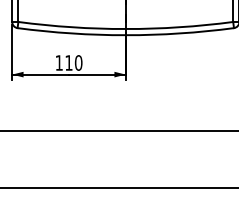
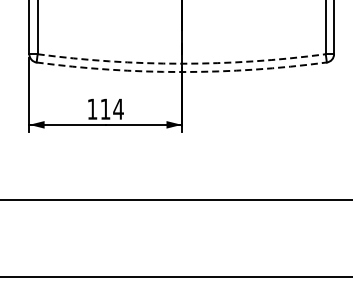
arc: (125, 28) -> (181, 63), solid -> dashed
arc: (125, 35) -> (181, 72), solid -> dashed
text: (78, 62) -> (118, 108), 110 -> 114

